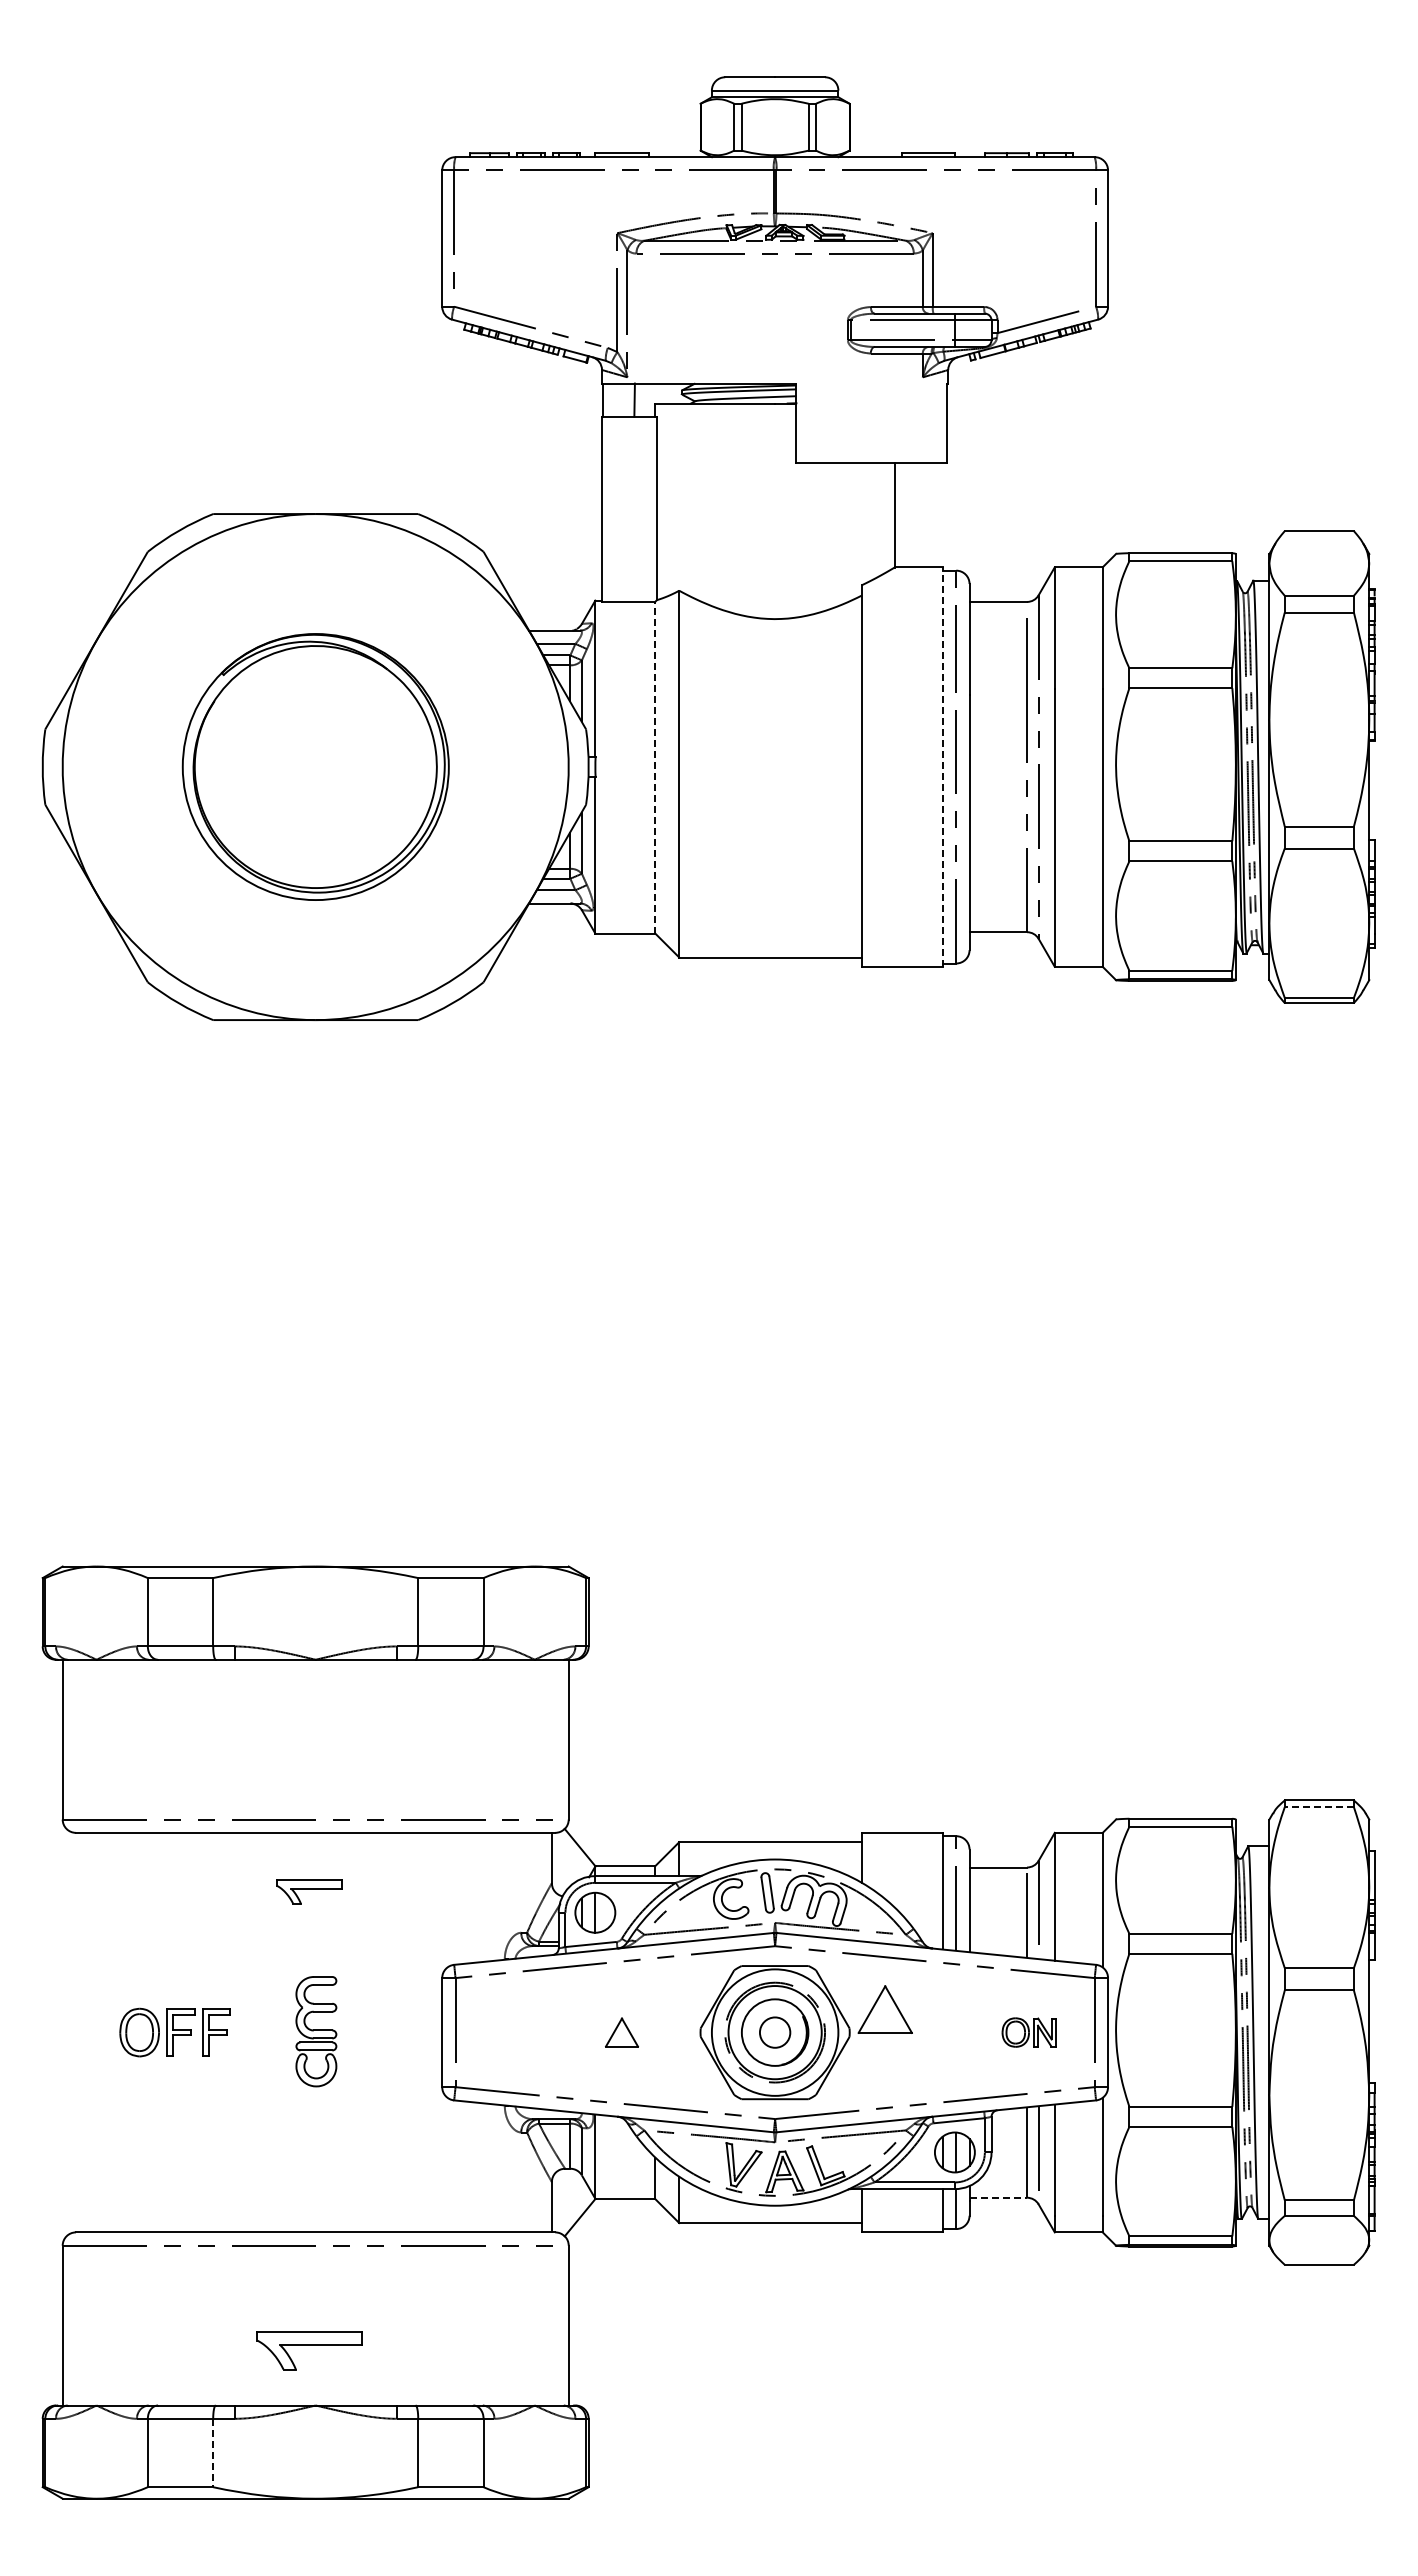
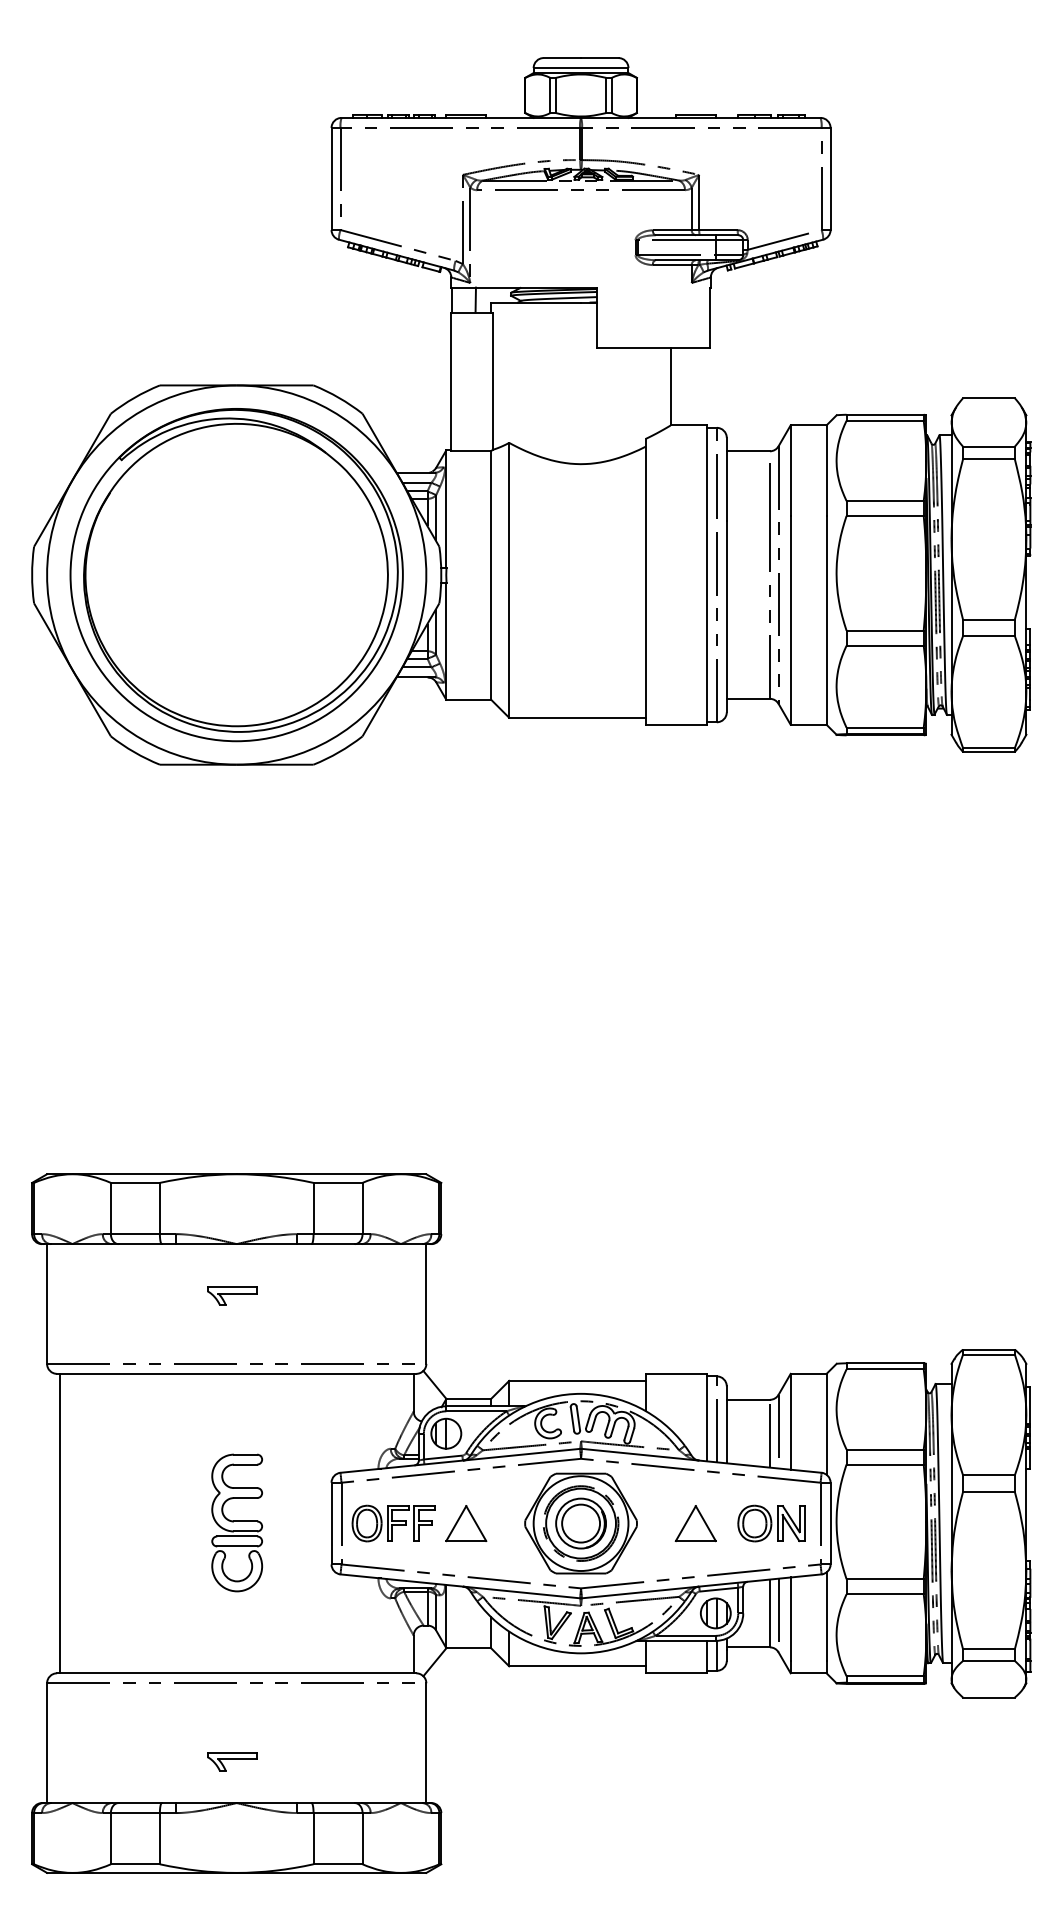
part: (315, 766) -> (236, 574), size x1.67
line: (655, 767) -> (491, 575), dashed -> solid
line: (942, 767) -> (706, 575), dashed -> solid
line: (1319, 1807) -> (989, 1354), dashed -> solid
part: (309, 1891) -> (232, 1295), moved
part: (884, 2009) -> (695, 1523), moved
part: (316, 2031) -> (237, 1522), size x1.67
line: (79, 2032) -> (59, 1523), added
part: (174, 2032) -> (393, 1523), moved
part: (621, 2032) -> (465, 1523), size x1.67
circle: (774, 2032) -> (580, 1523), size x1.67
part: (1028, 2032) -> (770, 1523), size x1.67
line: (998, 2197) -> (748, 1647), dashed -> solid
part: (309, 2350) -> (232, 1761), size x0.62
line: (213, 2453) -> (160, 1839), dashed -> solid

